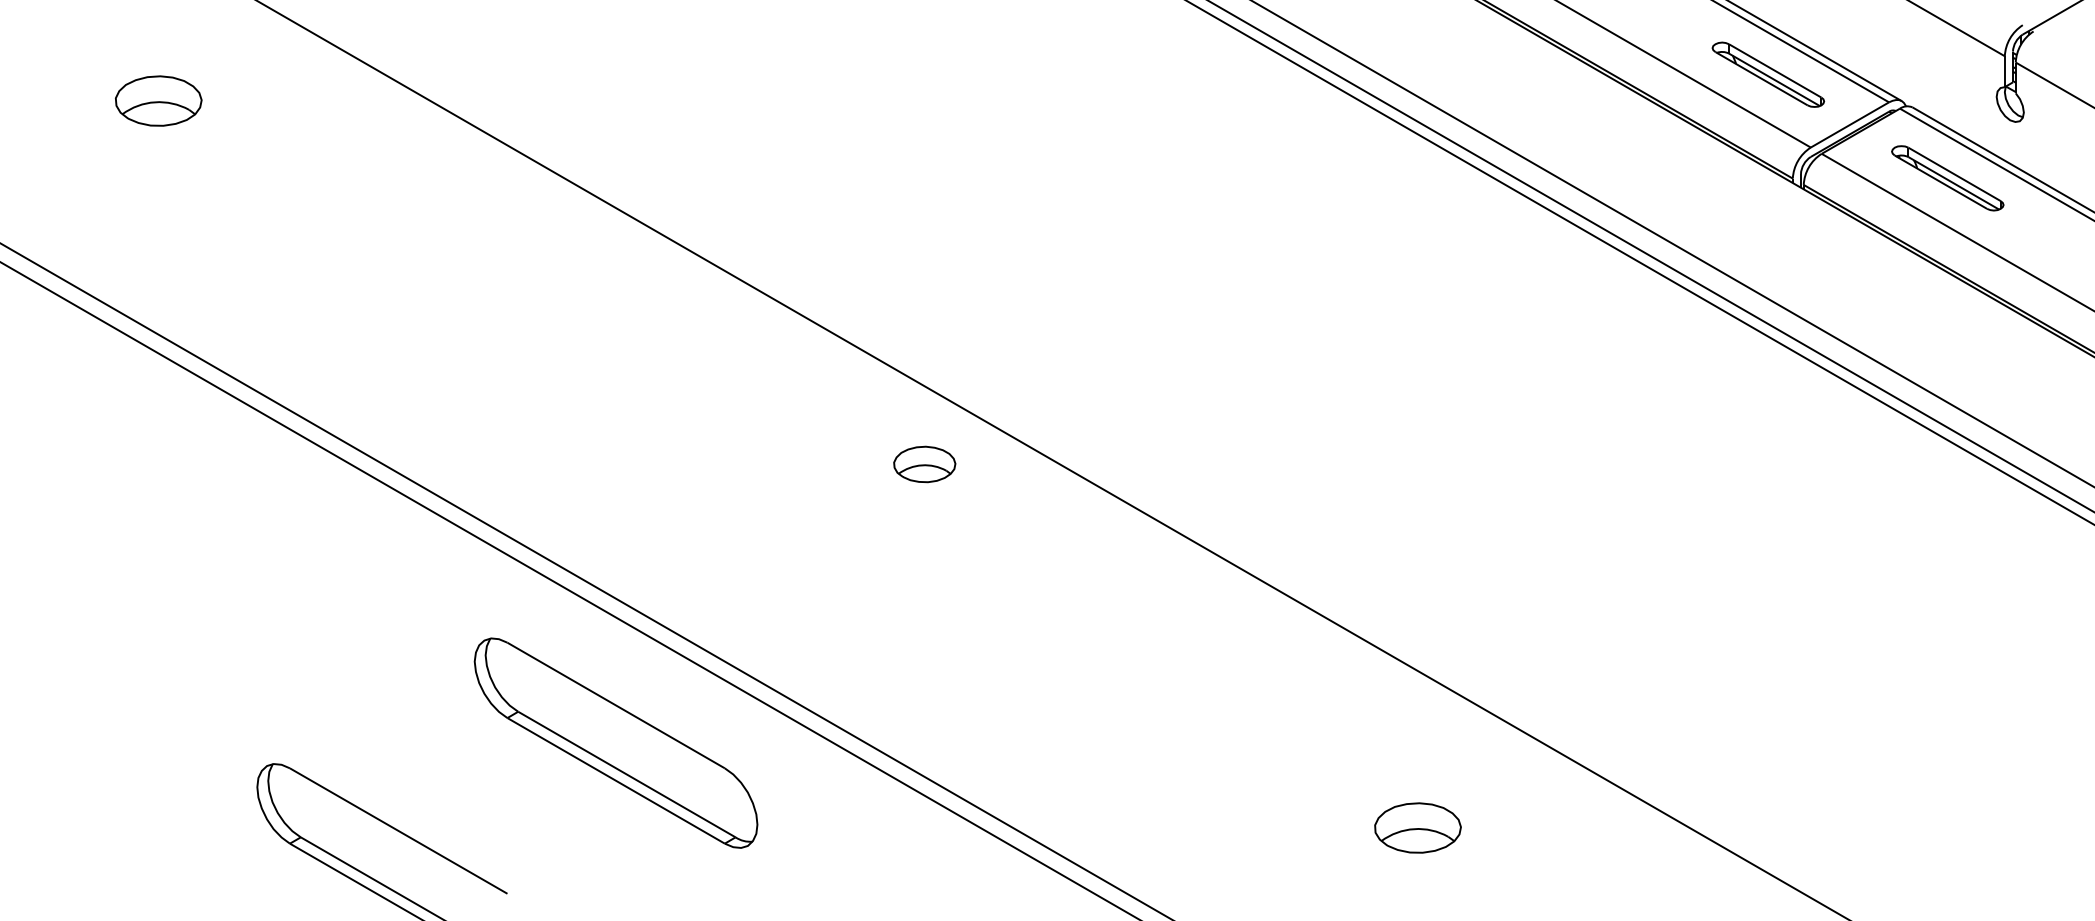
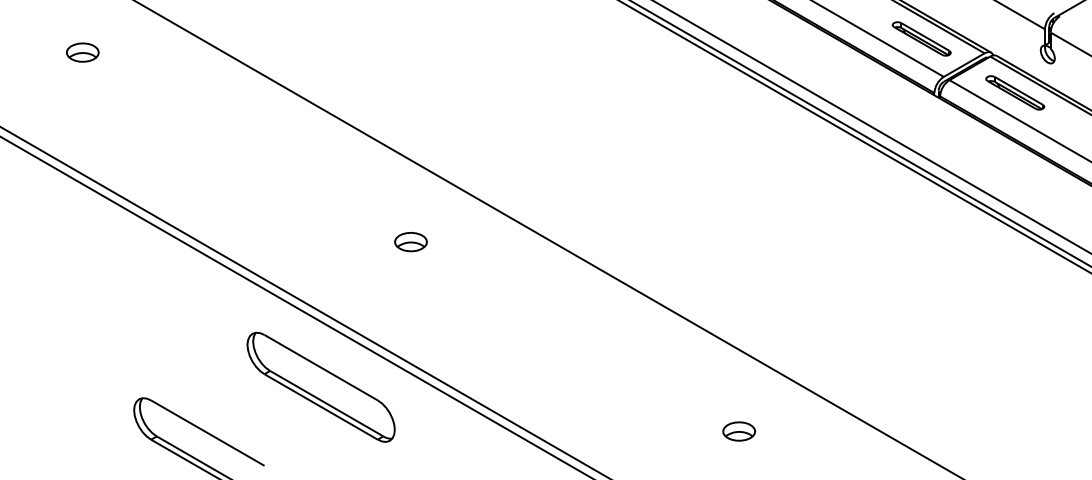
part: (158, 100) -> (82, 52), size x0.71
part: (923, 463) -> (410, 241), moved
part: (1418, 827) -> (739, 431), size x0.71

